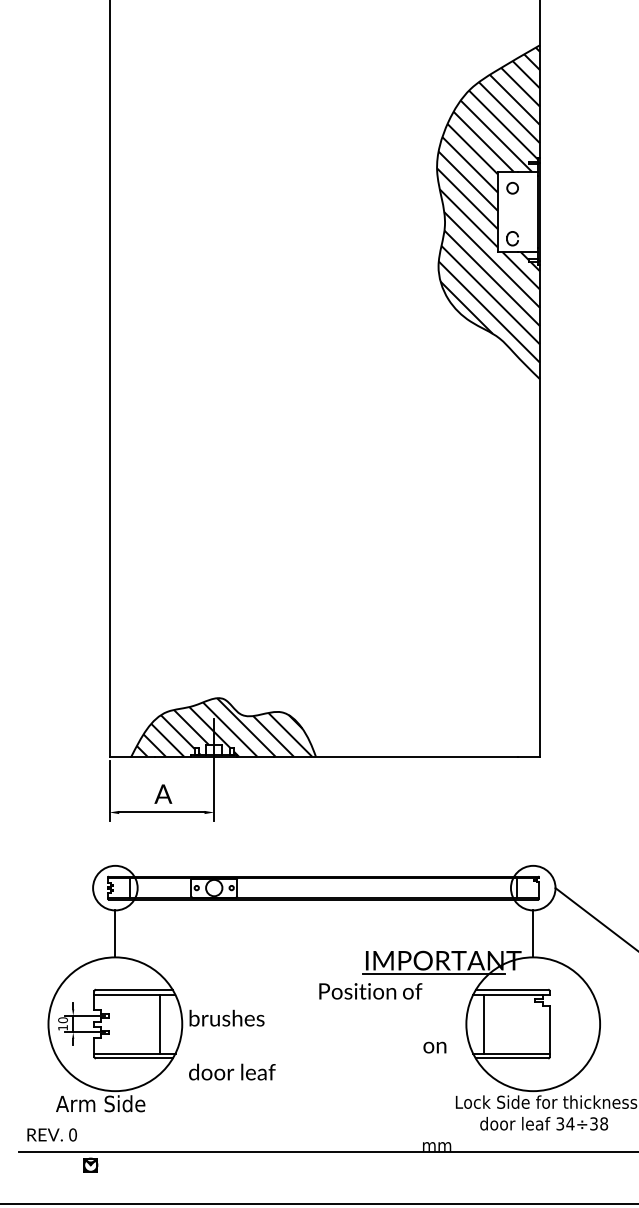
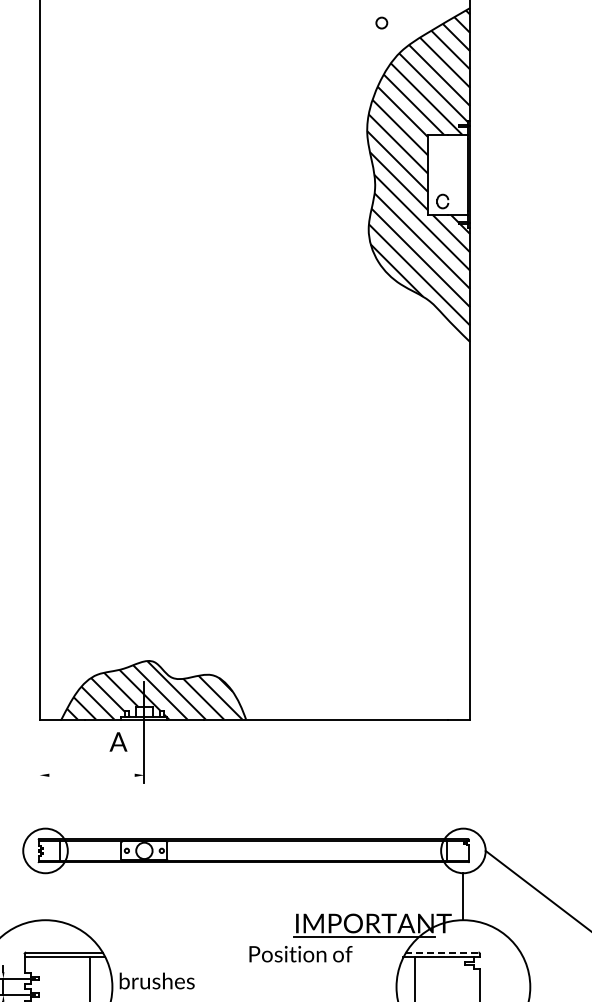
circle: (512, 187) -> (381, 22), moved
line: (109, 790) -> (39, 753), removed
text: (163, 793) -> (118, 741), moved
line: (161, 812) -> (91, 775), removed
line: (115, 933) -> (45, 896), removed
line: (511, 989) -> (441, 952), solid -> dashed

